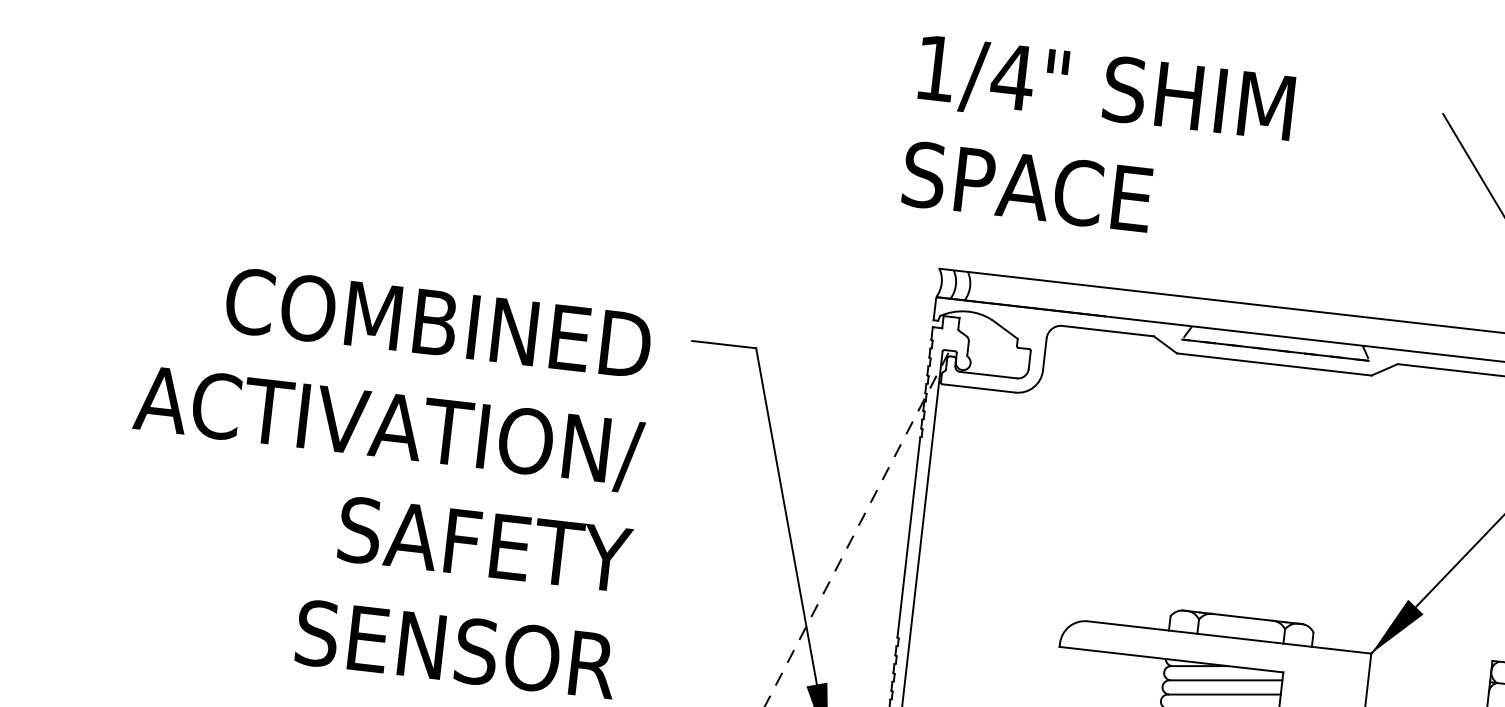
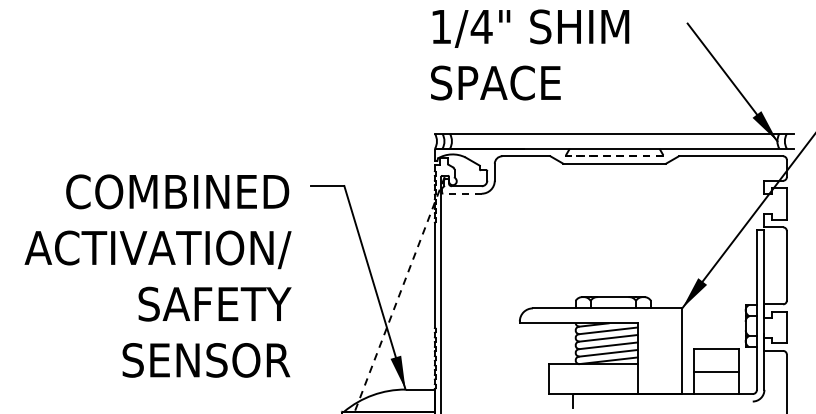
text: (1099, 140) -> (530, 54), moved
line: (1275, 350) -> (614, 156), solid -> dashed
line: (978, 387) -> (462, 193), solid -> dashed

